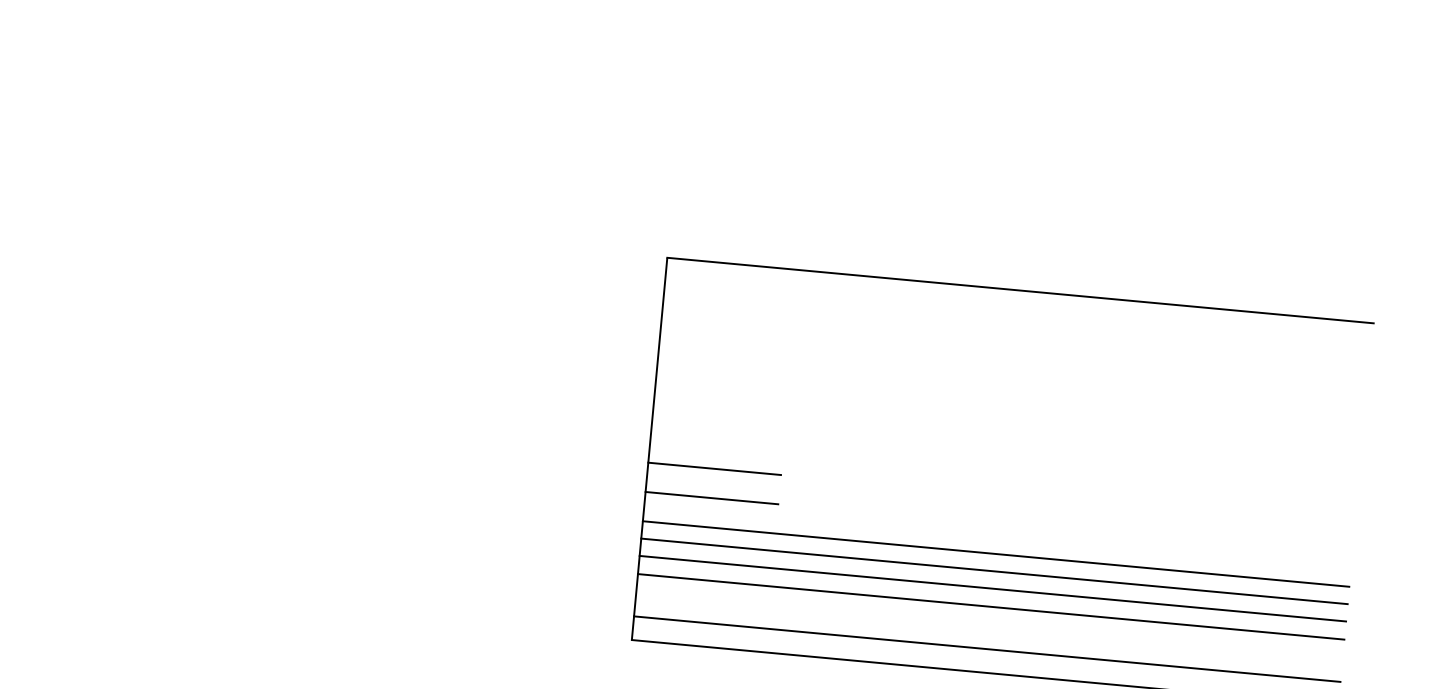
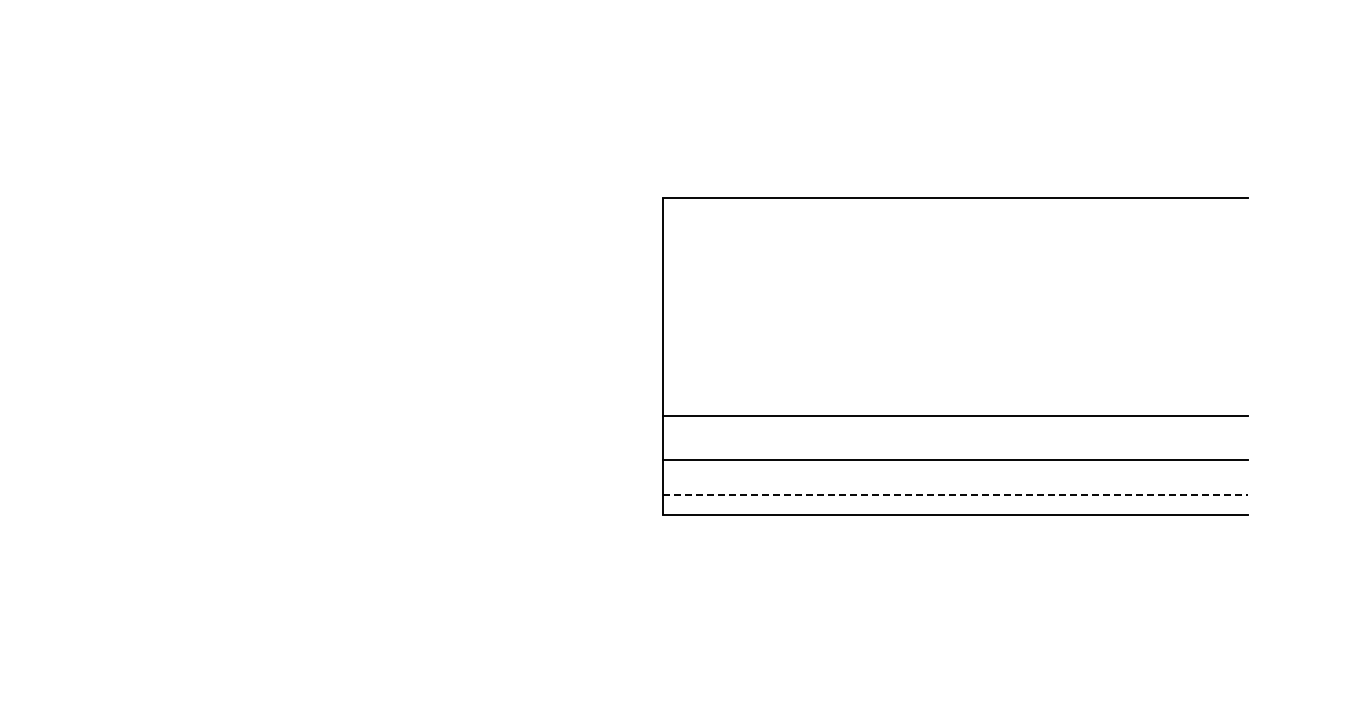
line: (714, 468) -> (717, 367), removed
line: (711, 498) -> (717, 392), removed
line: (993, 570) -> (954, 430), removed
line: (991, 589) -> (954, 445), removed
line: (987, 649) -> (955, 495), solid -> dashed

